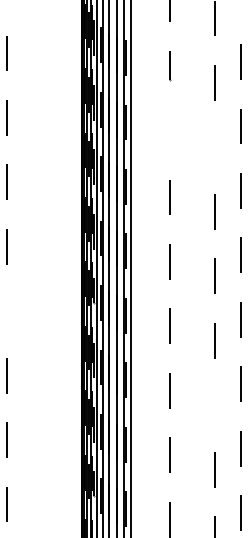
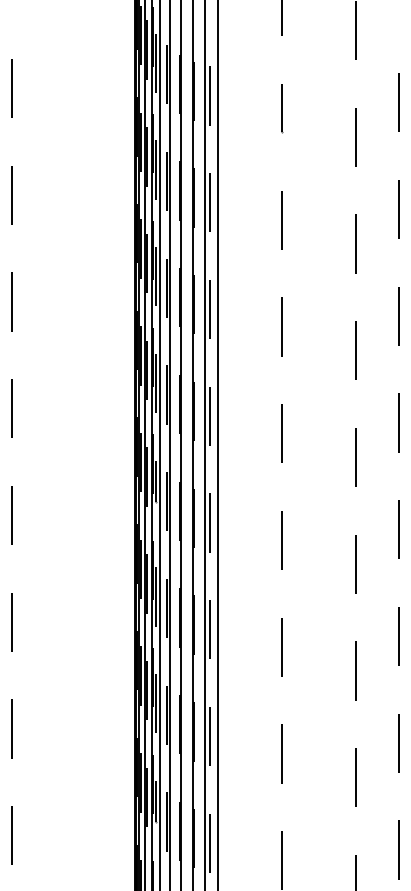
line: (170, 132) -> (282, 219), added
line: (214, 147) -> (355, 244), added
line: (7, 311) -> (12, 515), added
line: (214, 404) -> (355, 669), added

